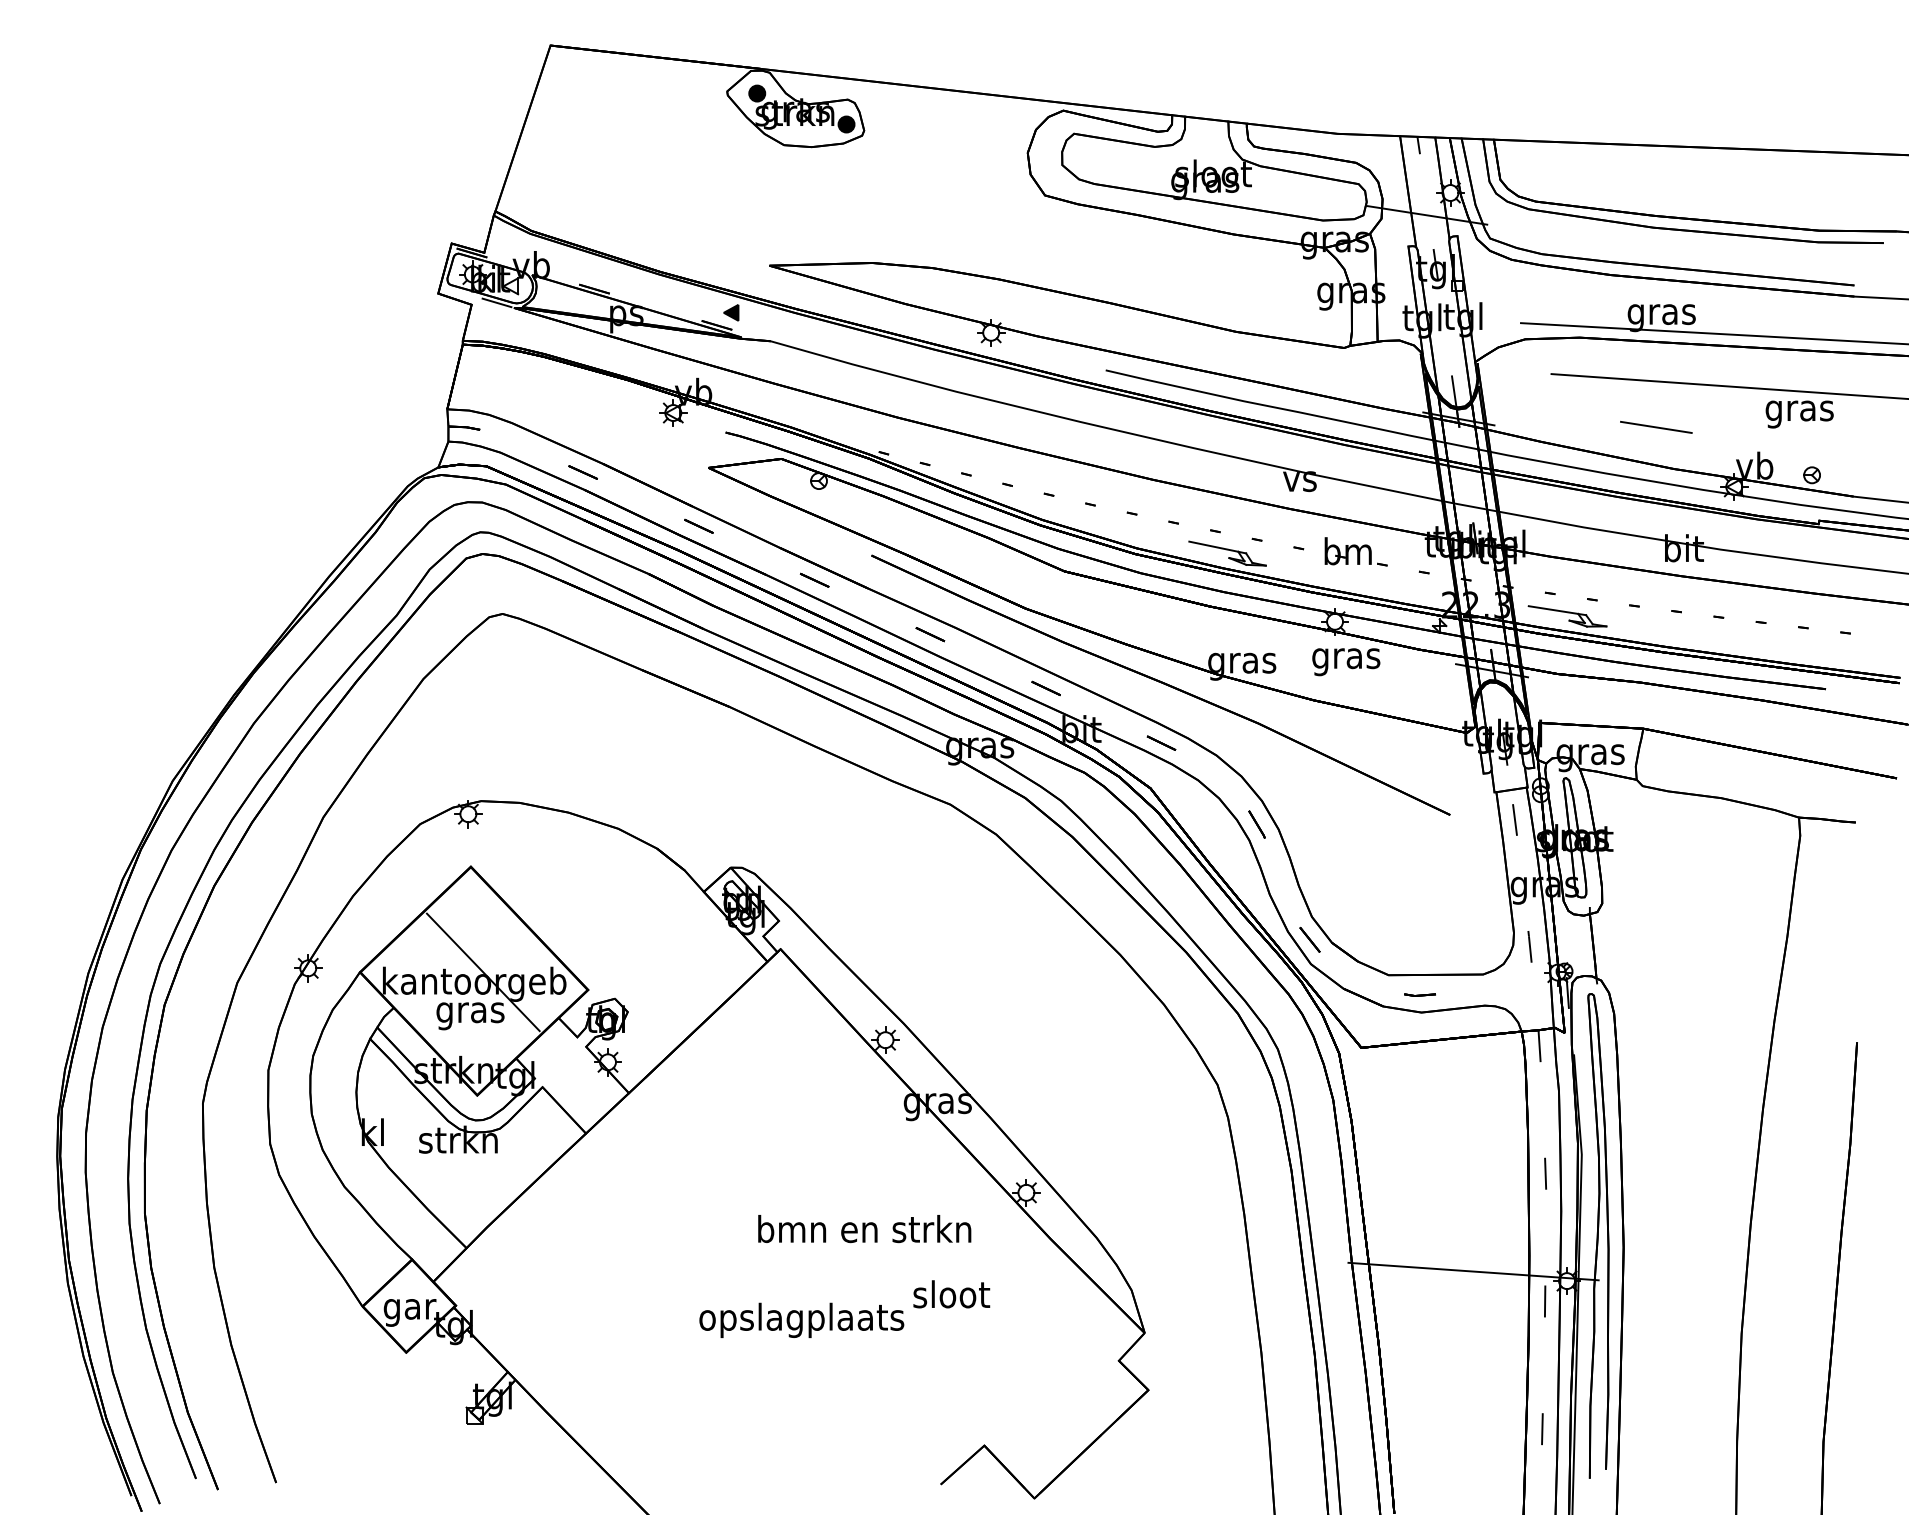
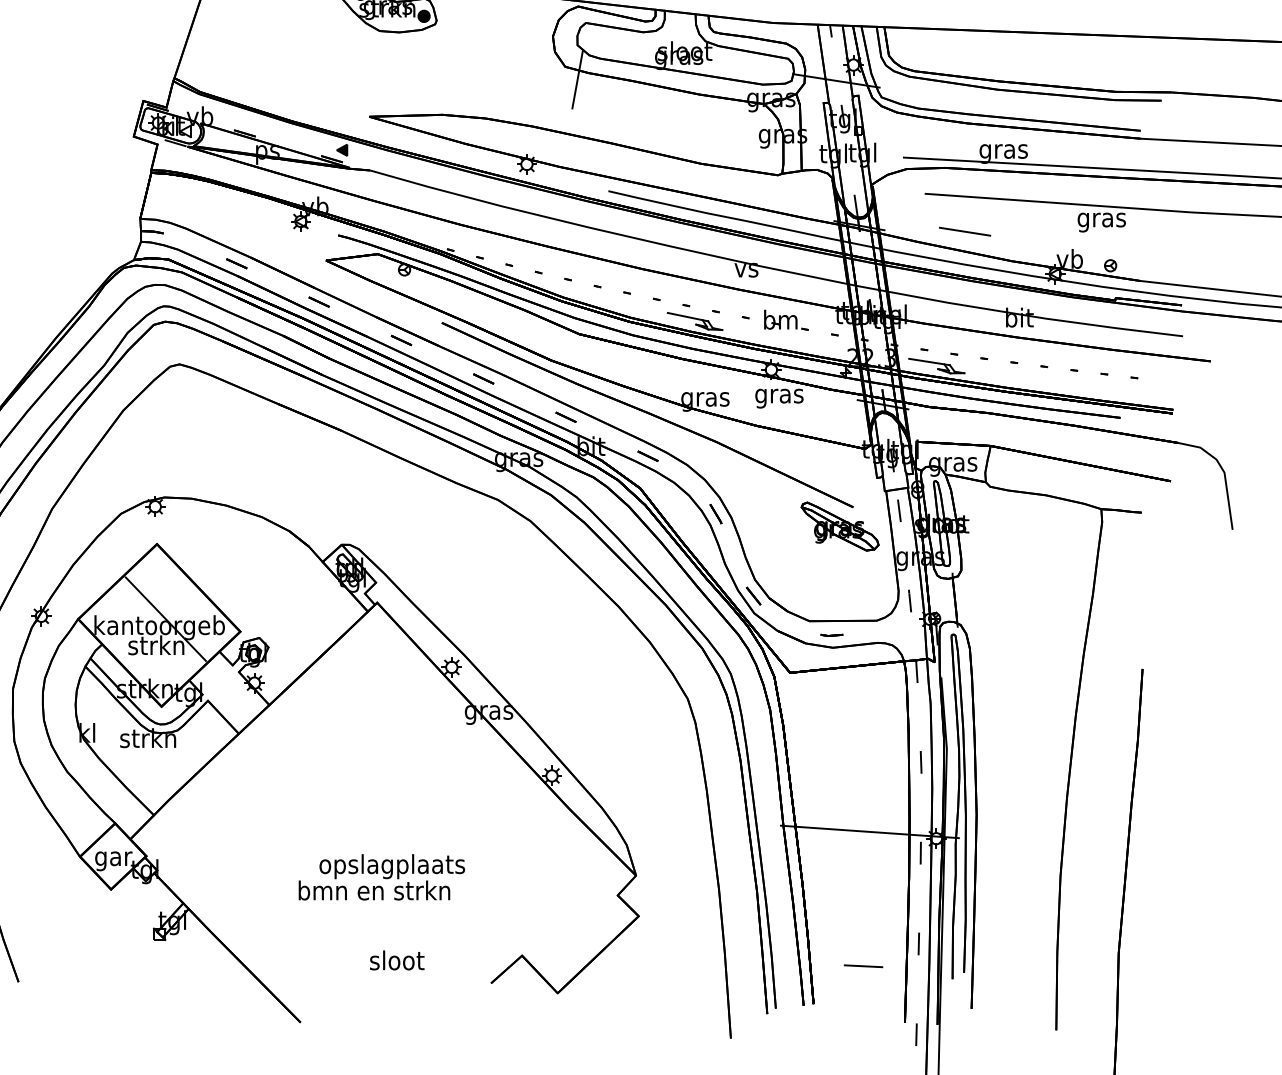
line: (1062, 213) -> (577, 79), added
line: (1656, 426) -> (965, 231), moved
part: (1431, 841) -> (840, 526), added
text: (469, 1012) -> (156, 647), gras -> strkn
text: (864, 1229) -> (374, 890), moved
text: (951, 1294) -> (397, 960), moved
line: (1464, 1460) -> (863, 966), added

